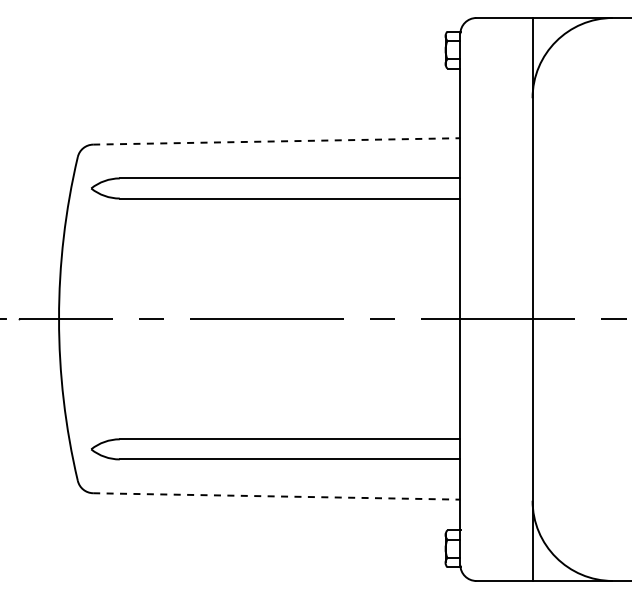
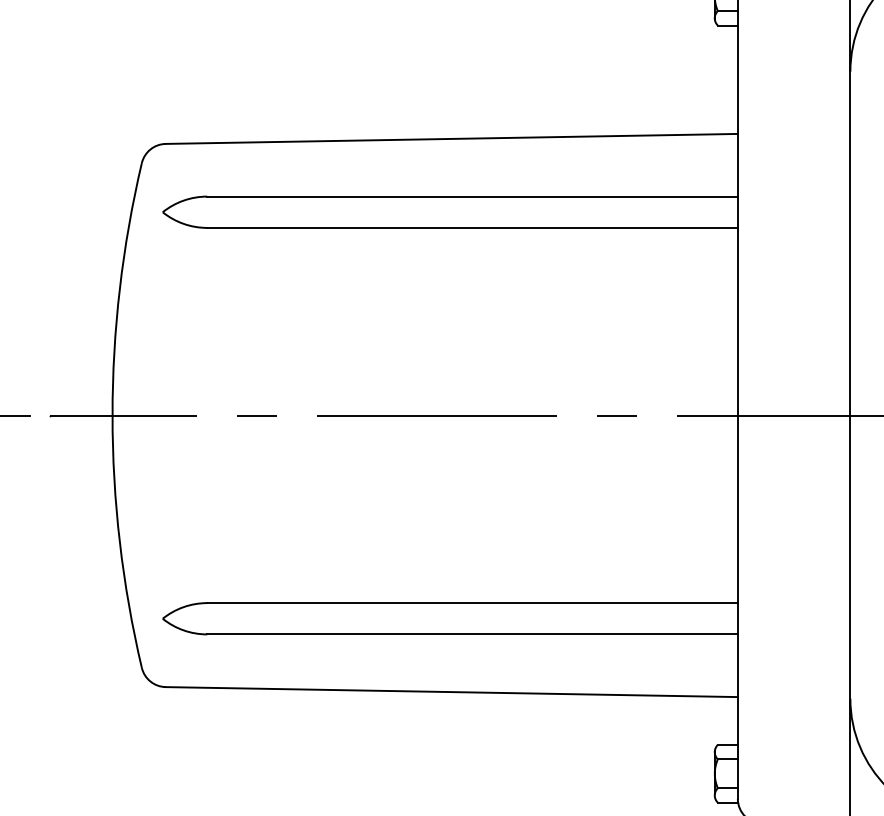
line: (276, 141) -> (451, 139), dashed -> solid
line: (276, 496) -> (451, 692), dashed -> solid

